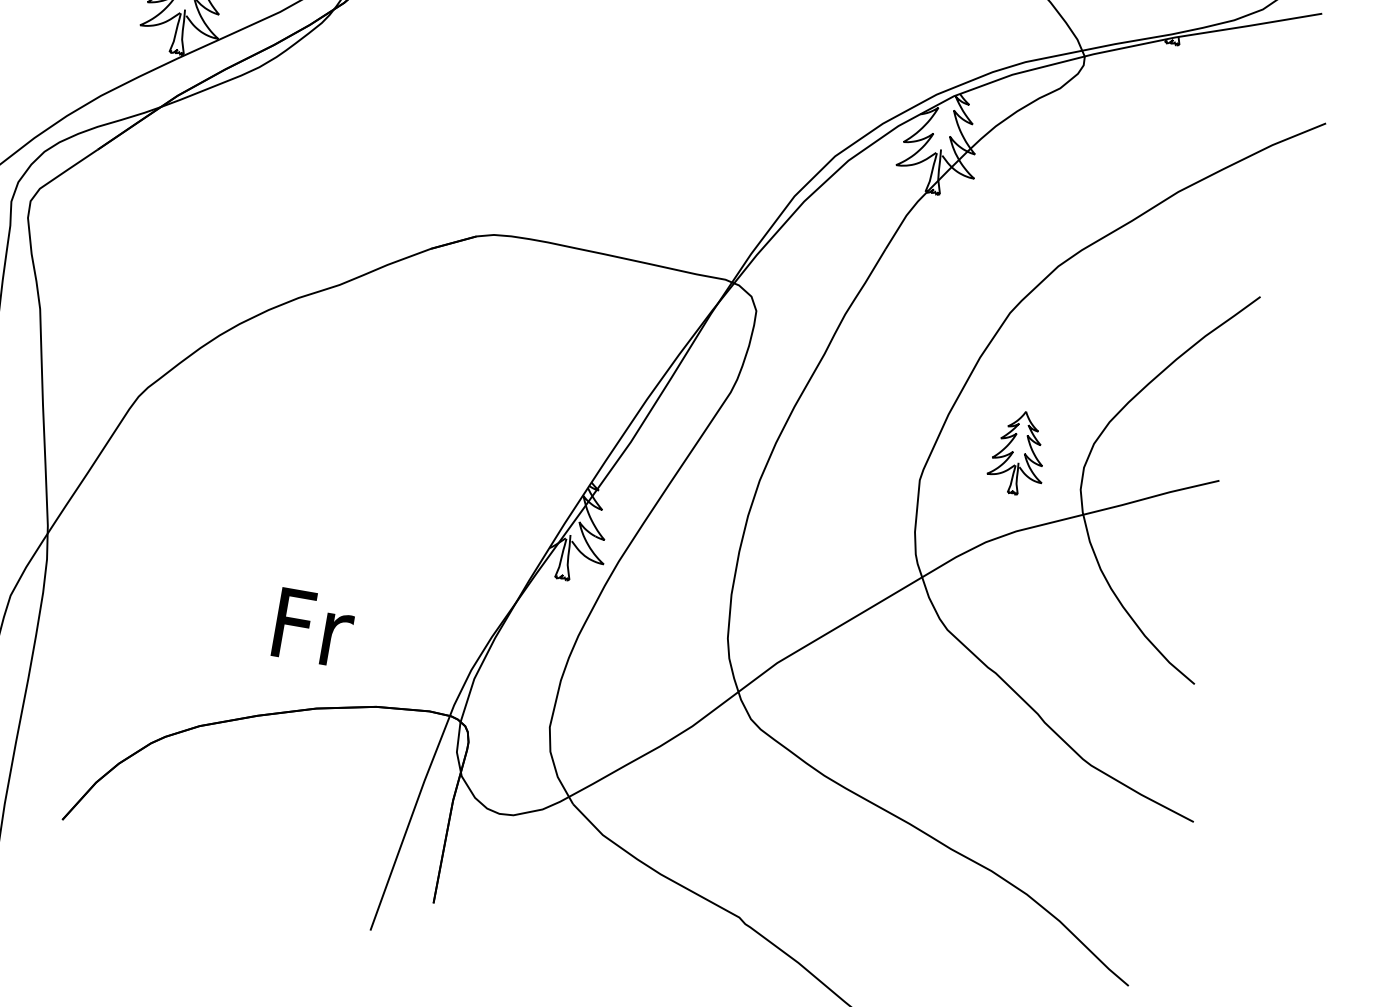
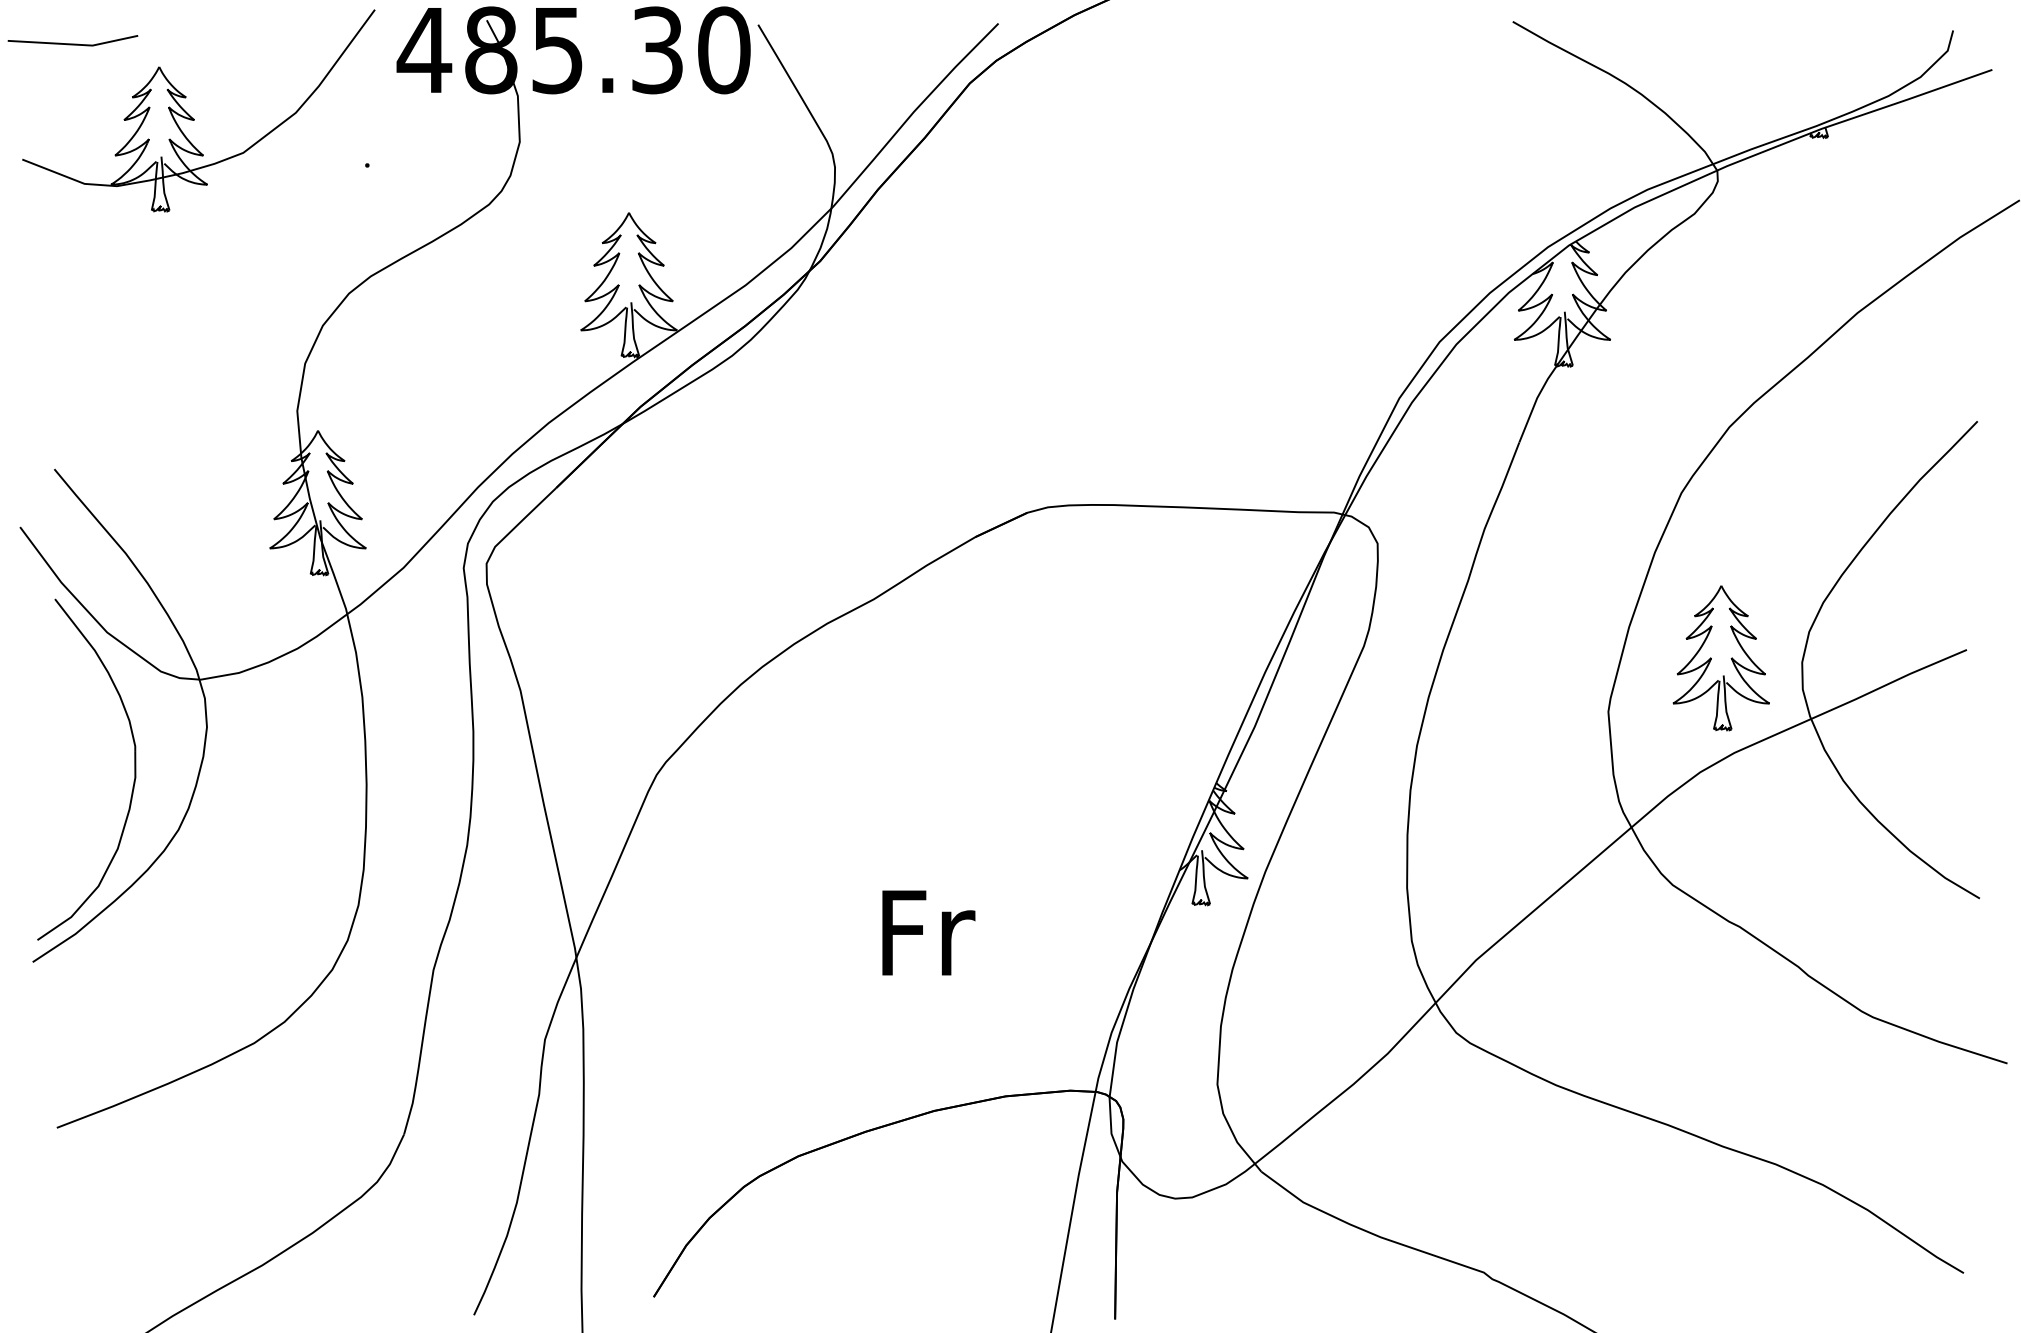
part: (1018, 452) -> (1720, 658), size x1.43
text: (313, 627) -> (928, 932), moved

